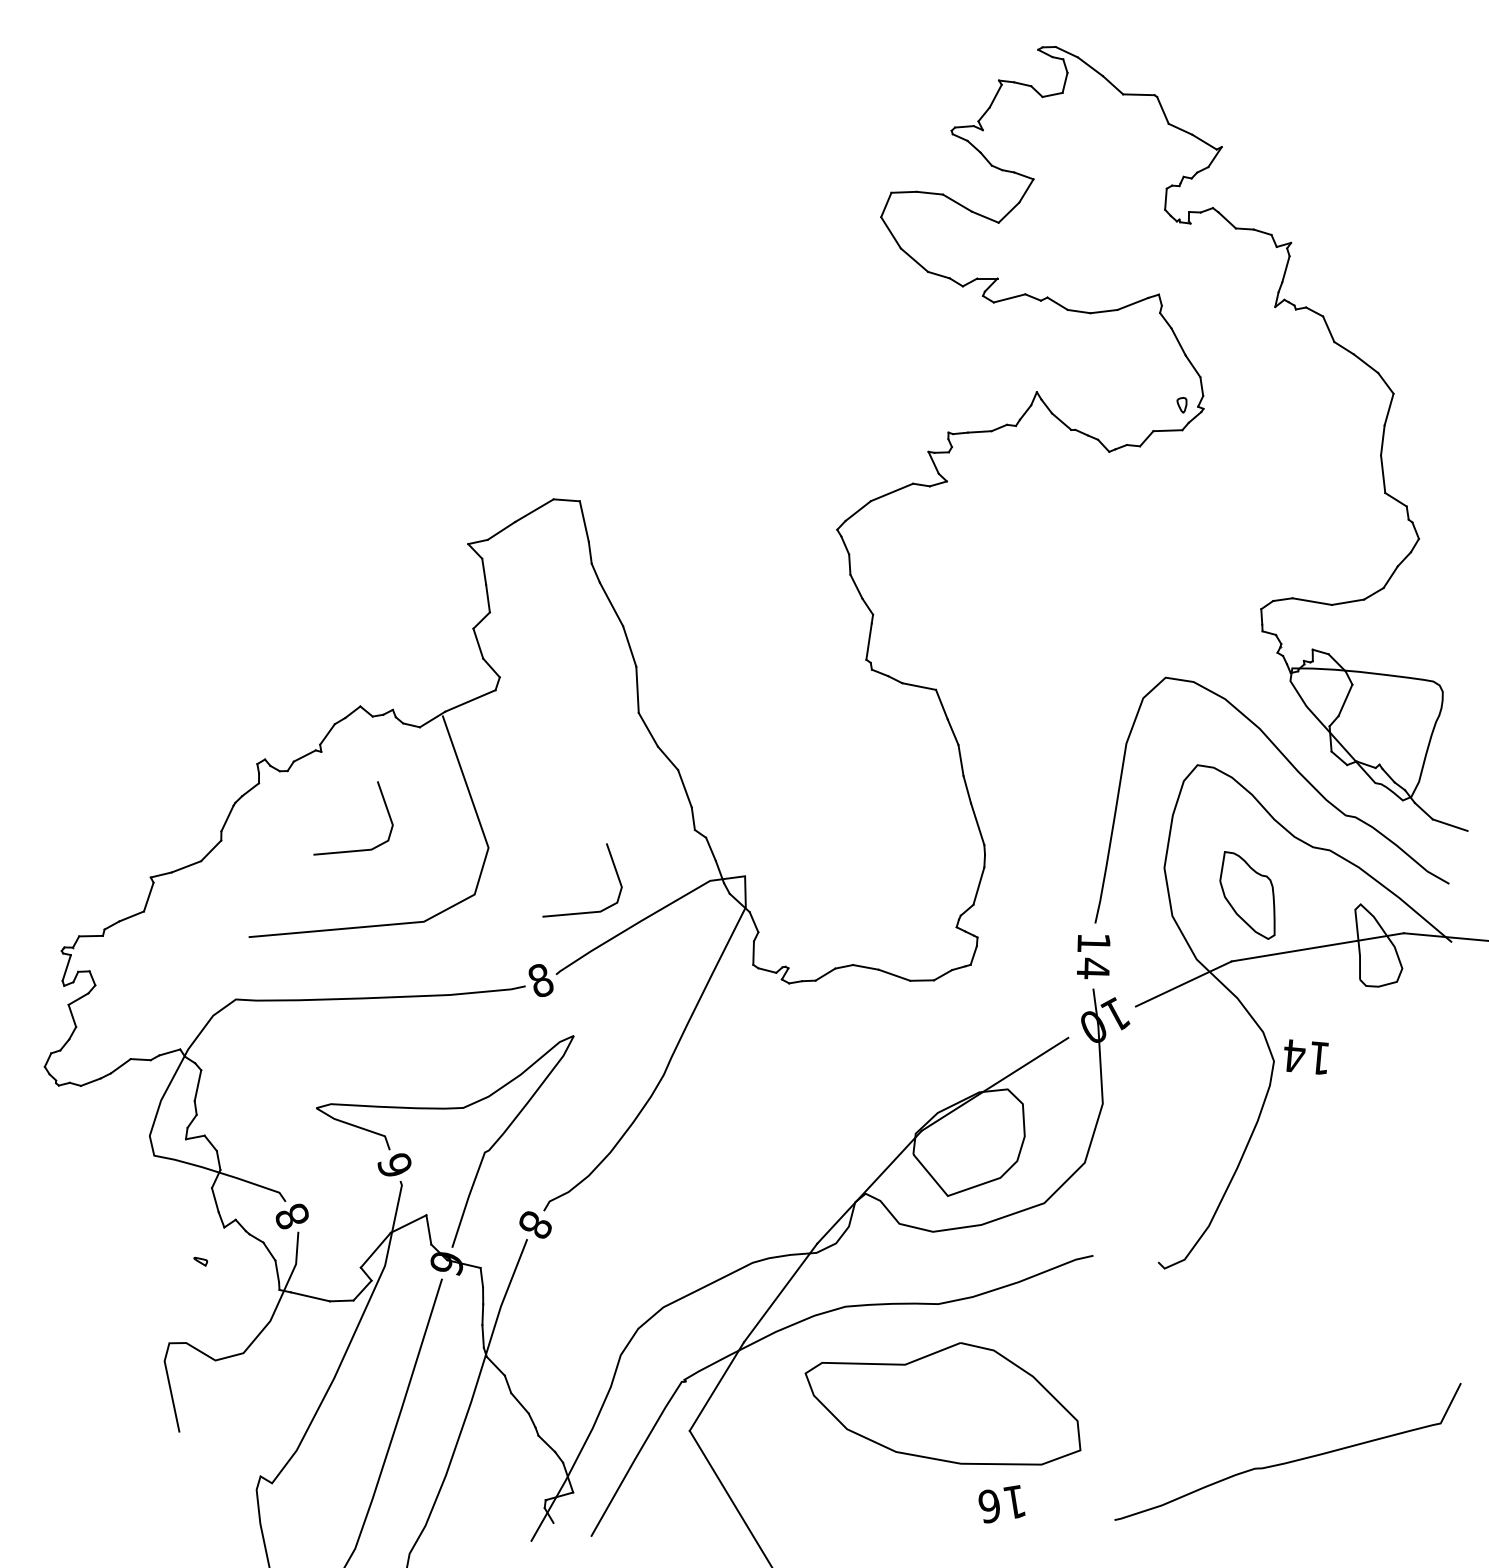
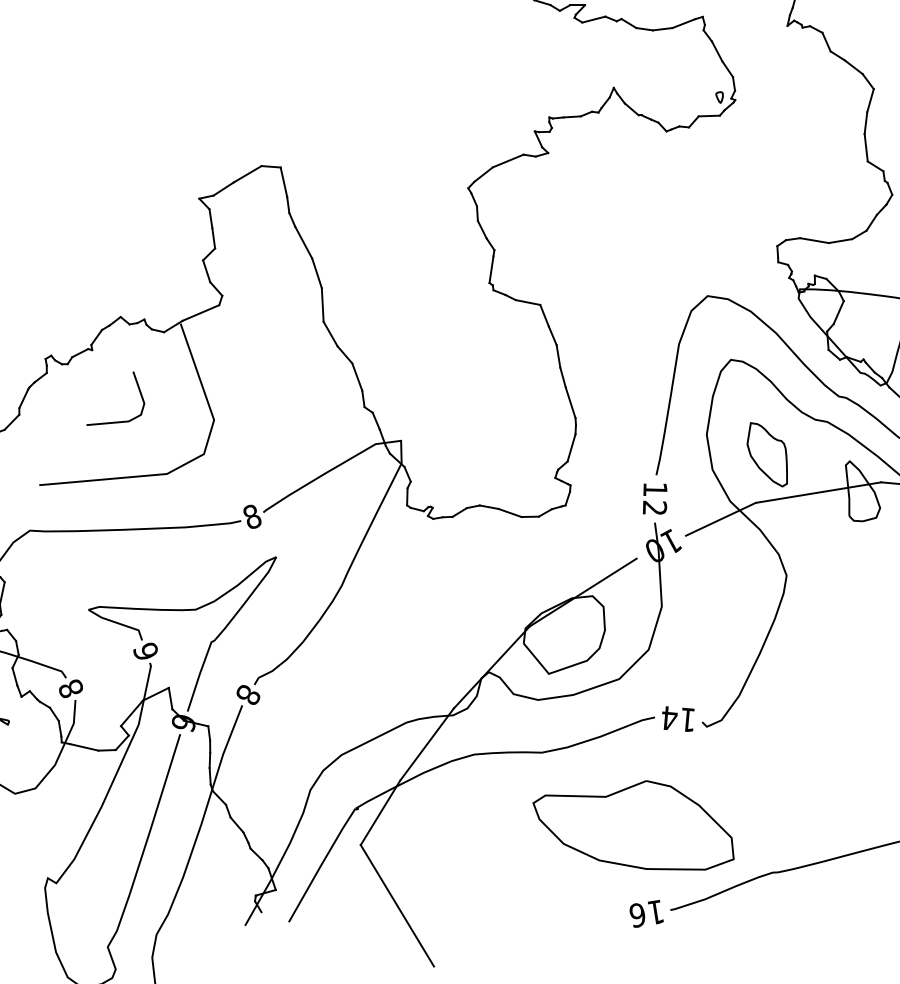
line: (587, 911) -> (286, 466), removed
text: (1093, 968) -> (655, 508), 14 -> 12
text: (1306, 1056) -> (678, 718), moved
part: (942, 1403) -> (633, 825), moved
text: (1001, 1504) -> (646, 914), moved

